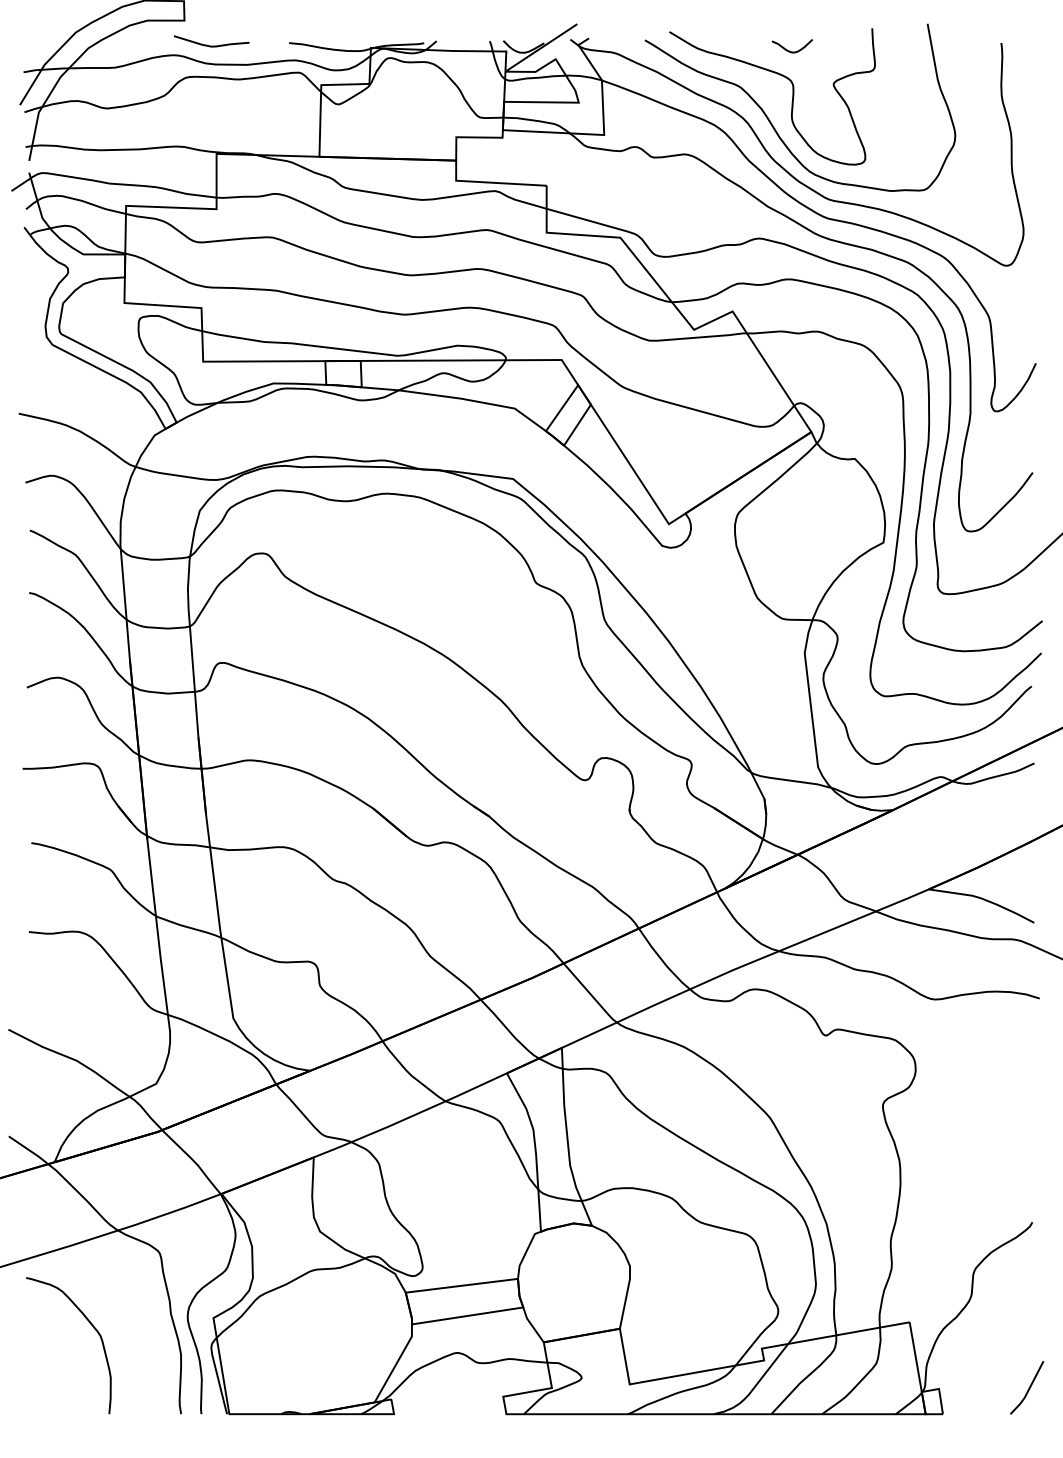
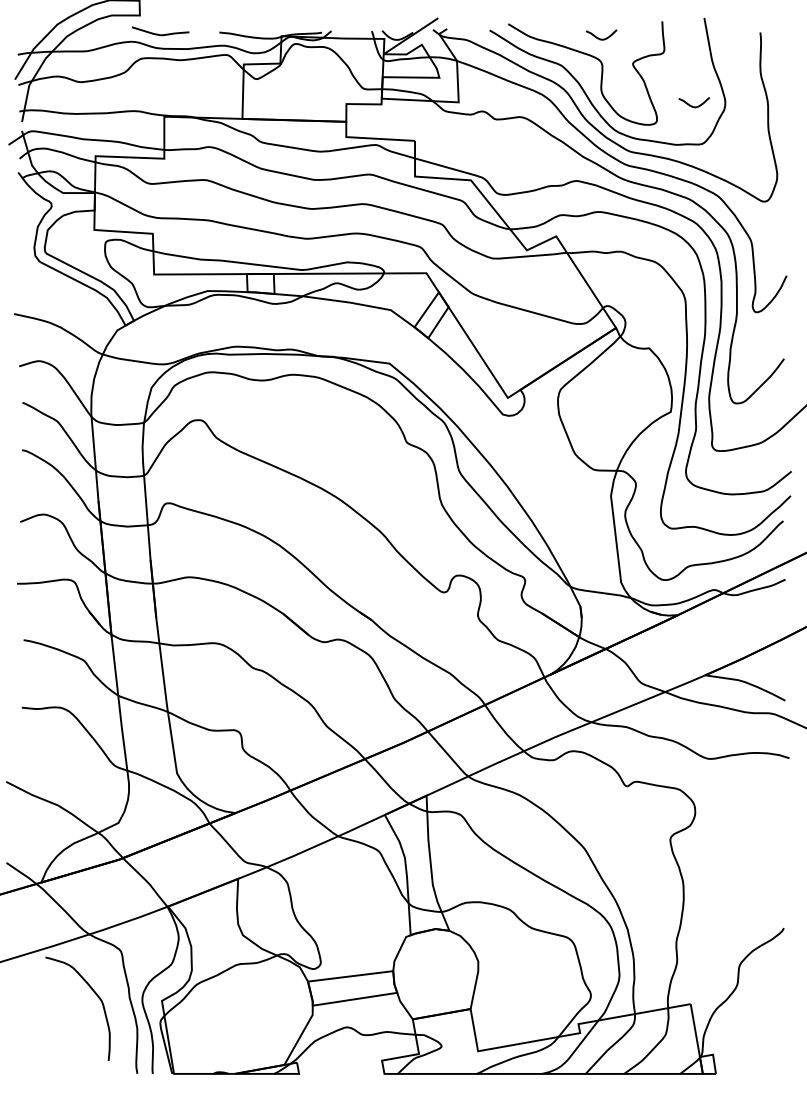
curve: (911, 139) -> (692, 105), added
curve: (93, 1328) -> (96, 995), moved
line: (1028, 1388) -> (780, 1054), removed

